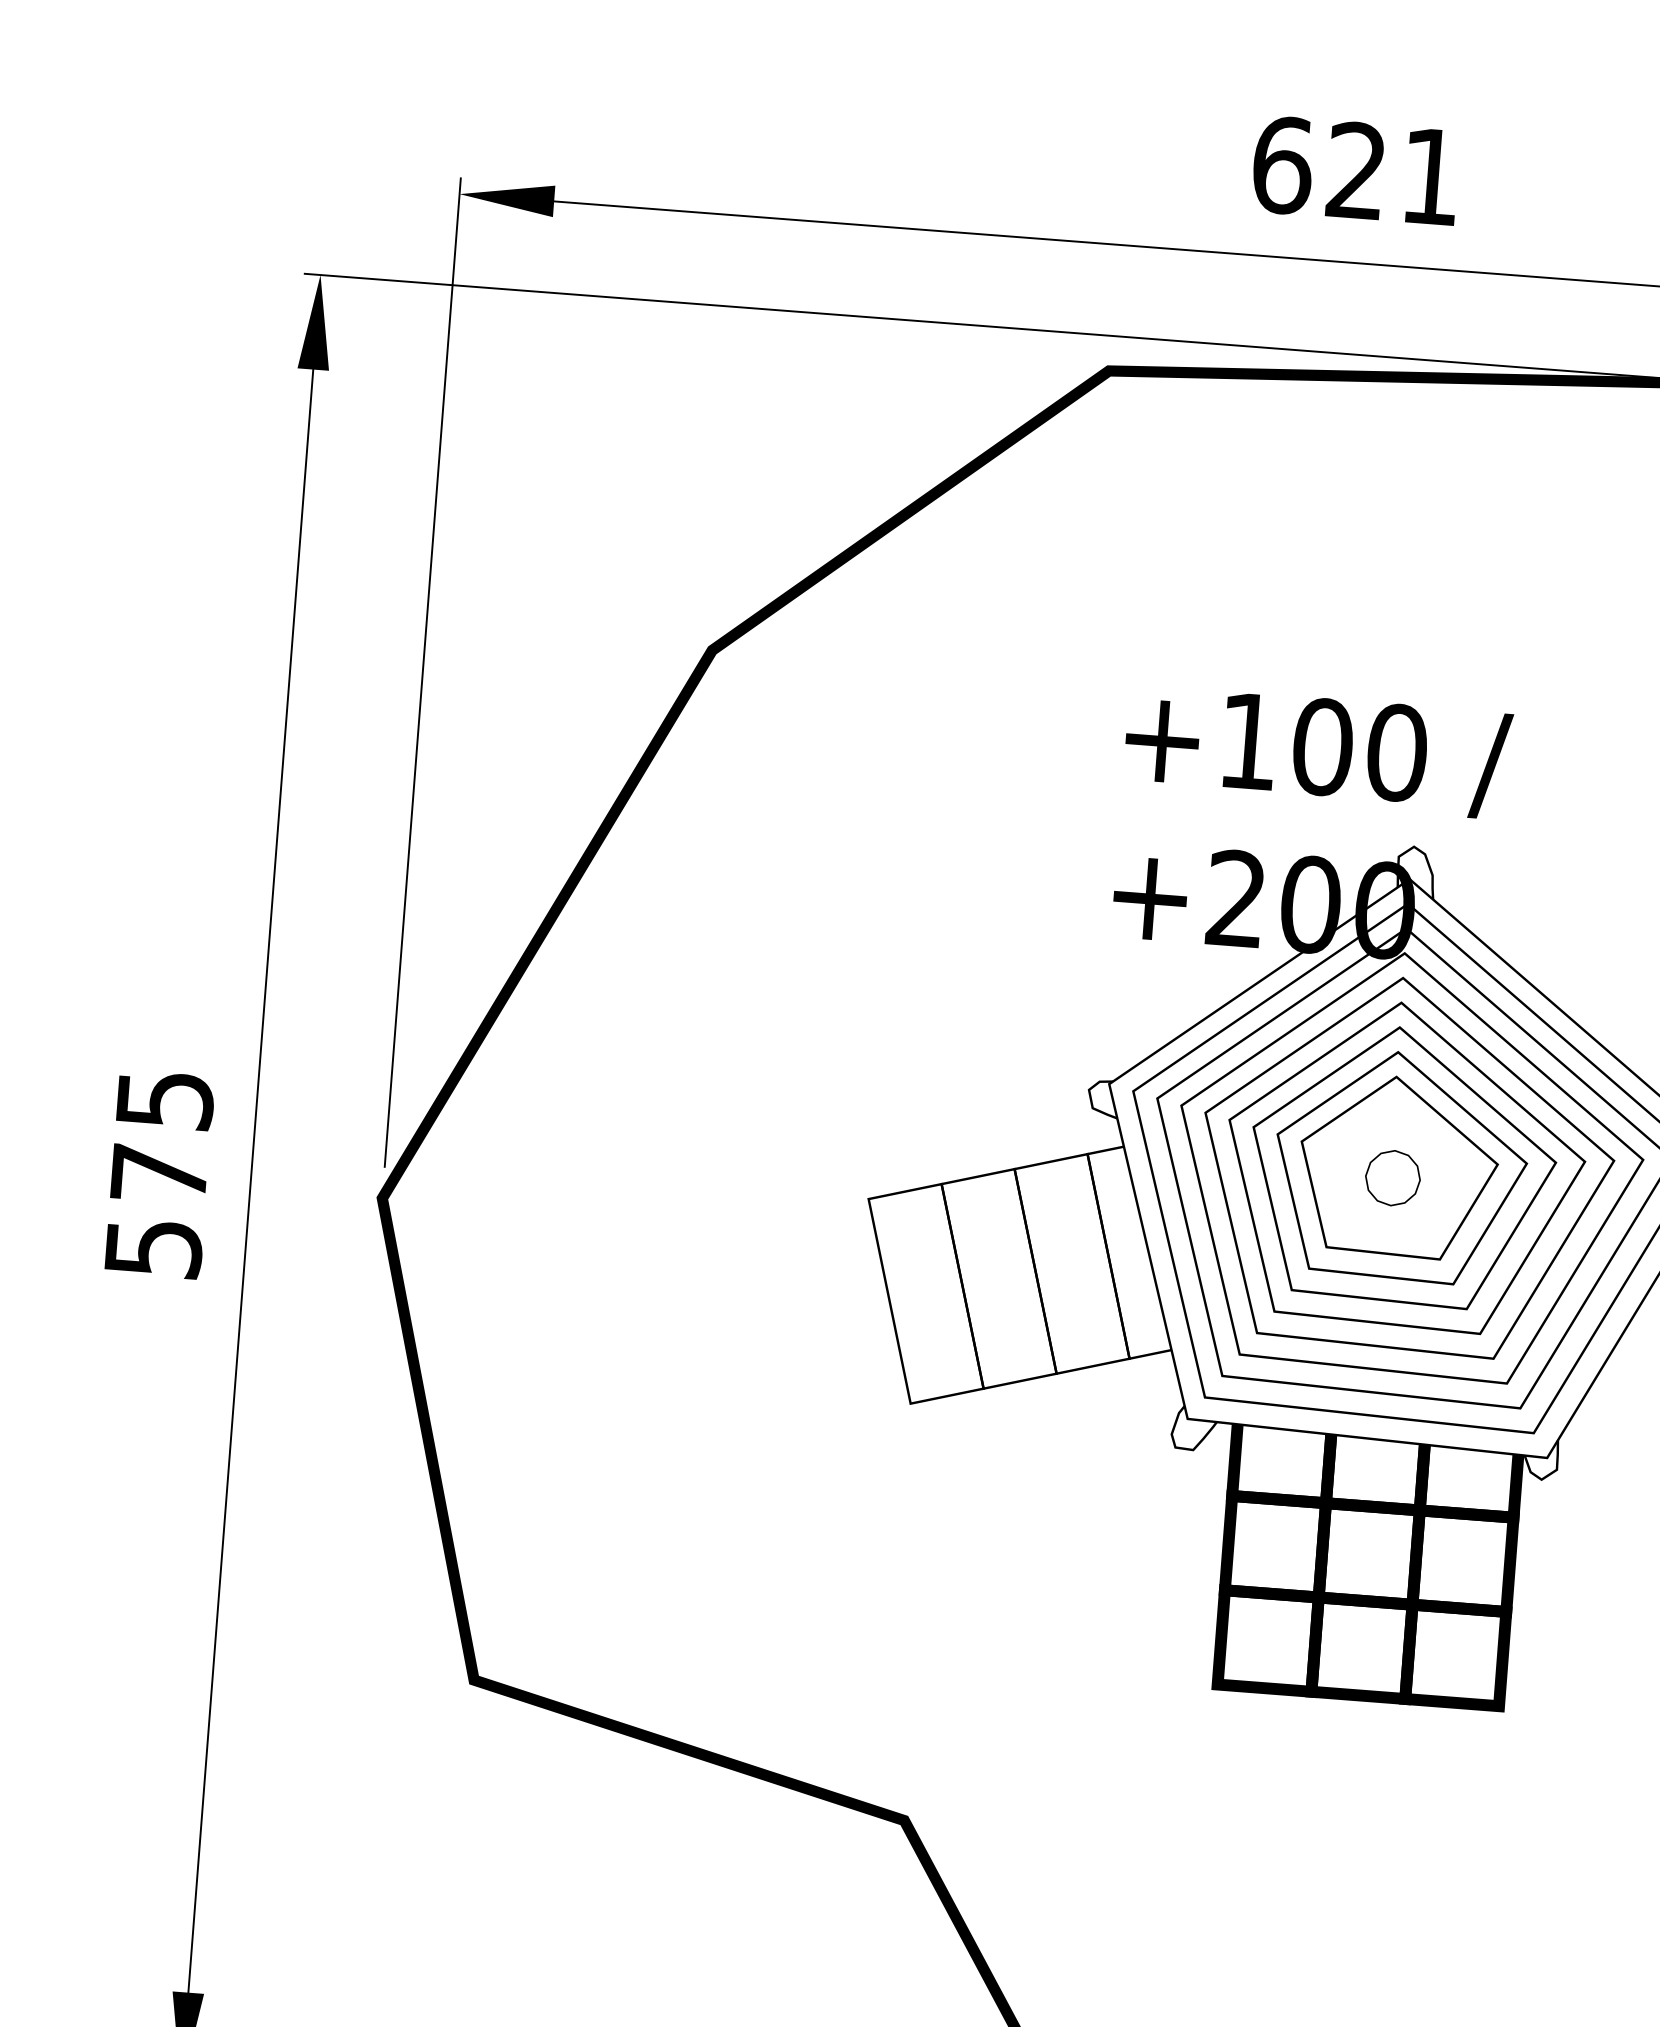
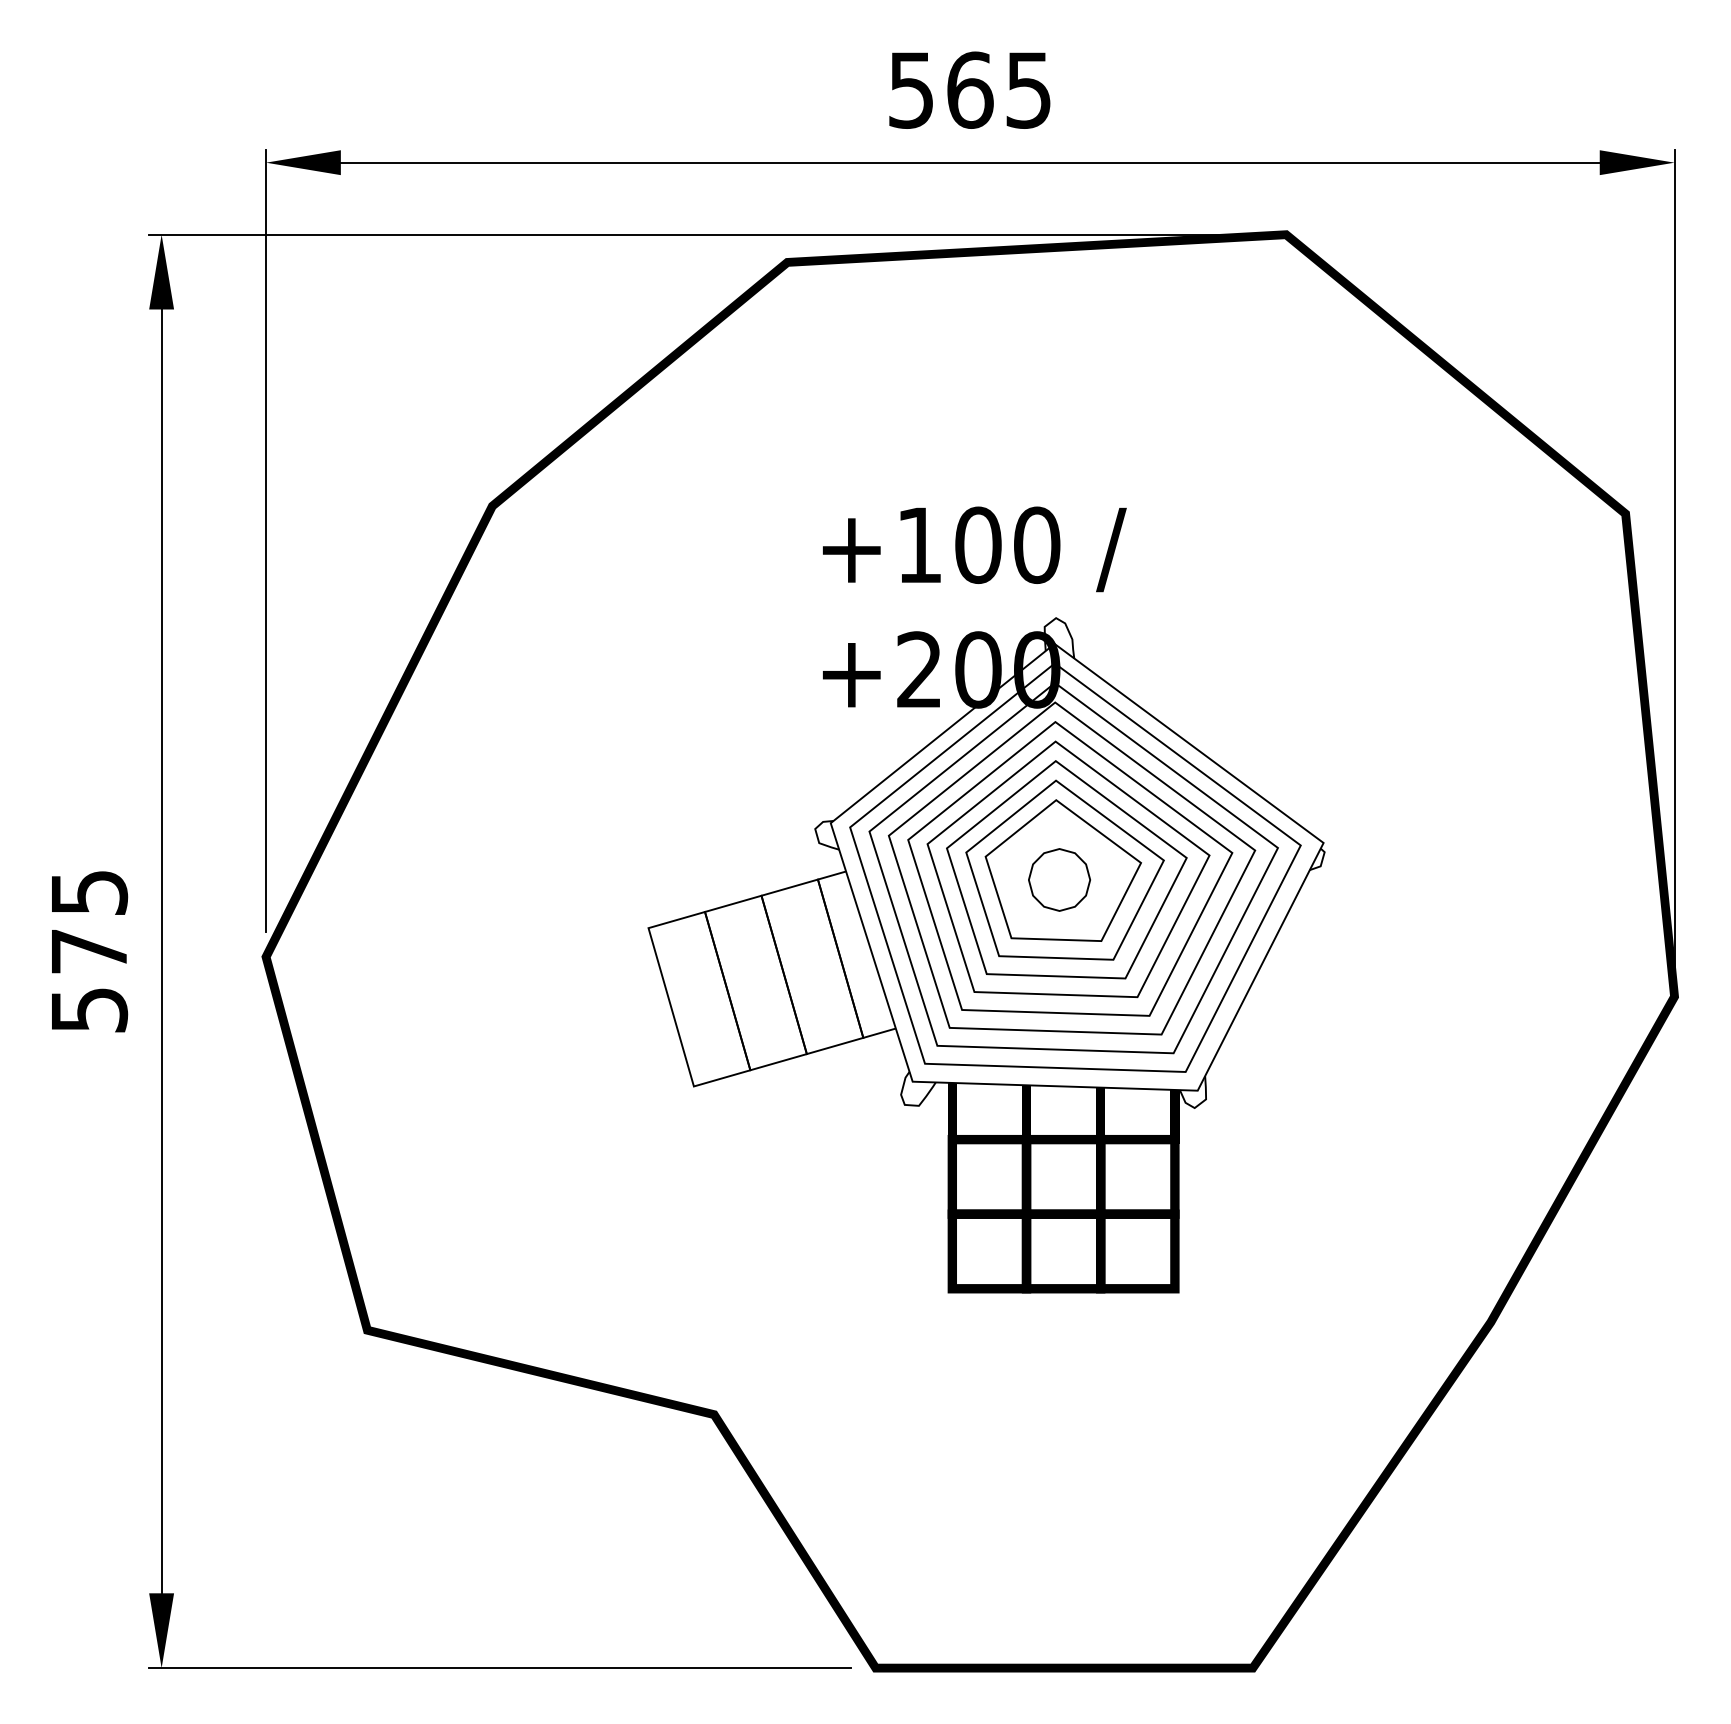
text: (1356, 170) -> (969, 89), 621 -> 565
part: (1392, 1177) -> (1059, 879), size x1.43

